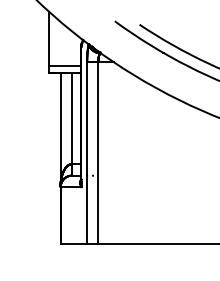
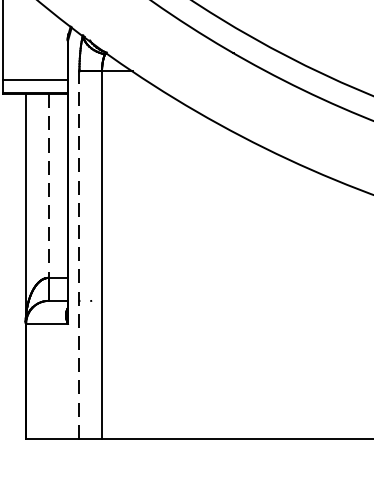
line: (71, 118) -> (47, 185), solid -> dashed
line: (87, 152) -> (80, 254), solid -> dashed

